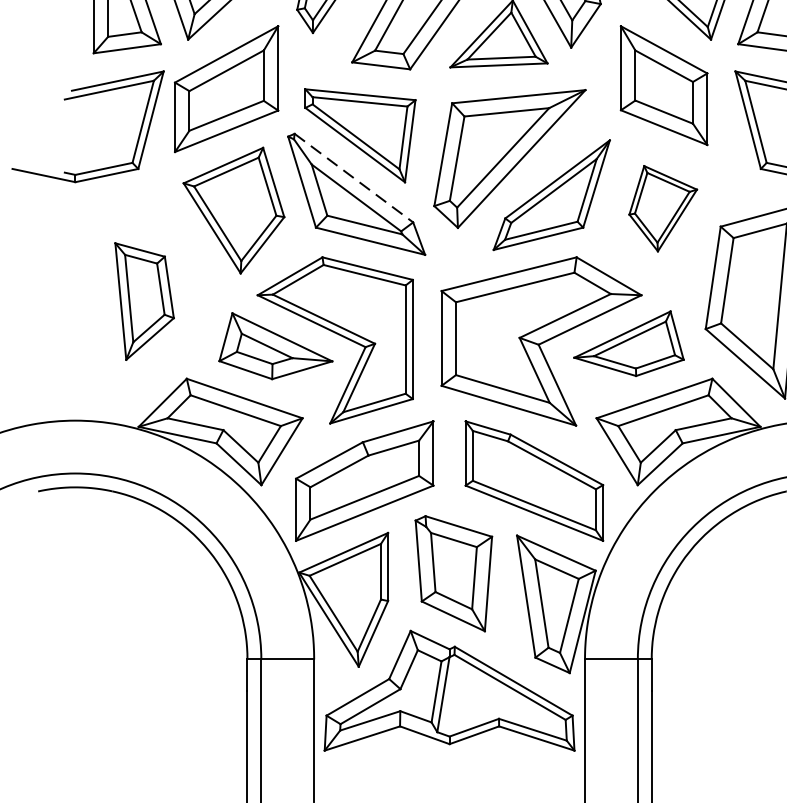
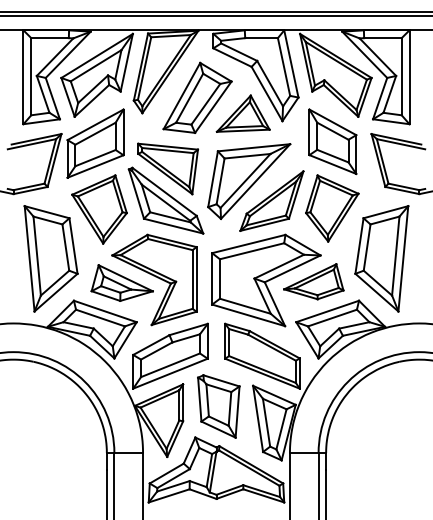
line: (353, 179) -> (164, 192), dashed -> solid
part: (663, 208) -> (332, 208), size x1.43
part: (143, 300) -> (50, 258), size x1.67

